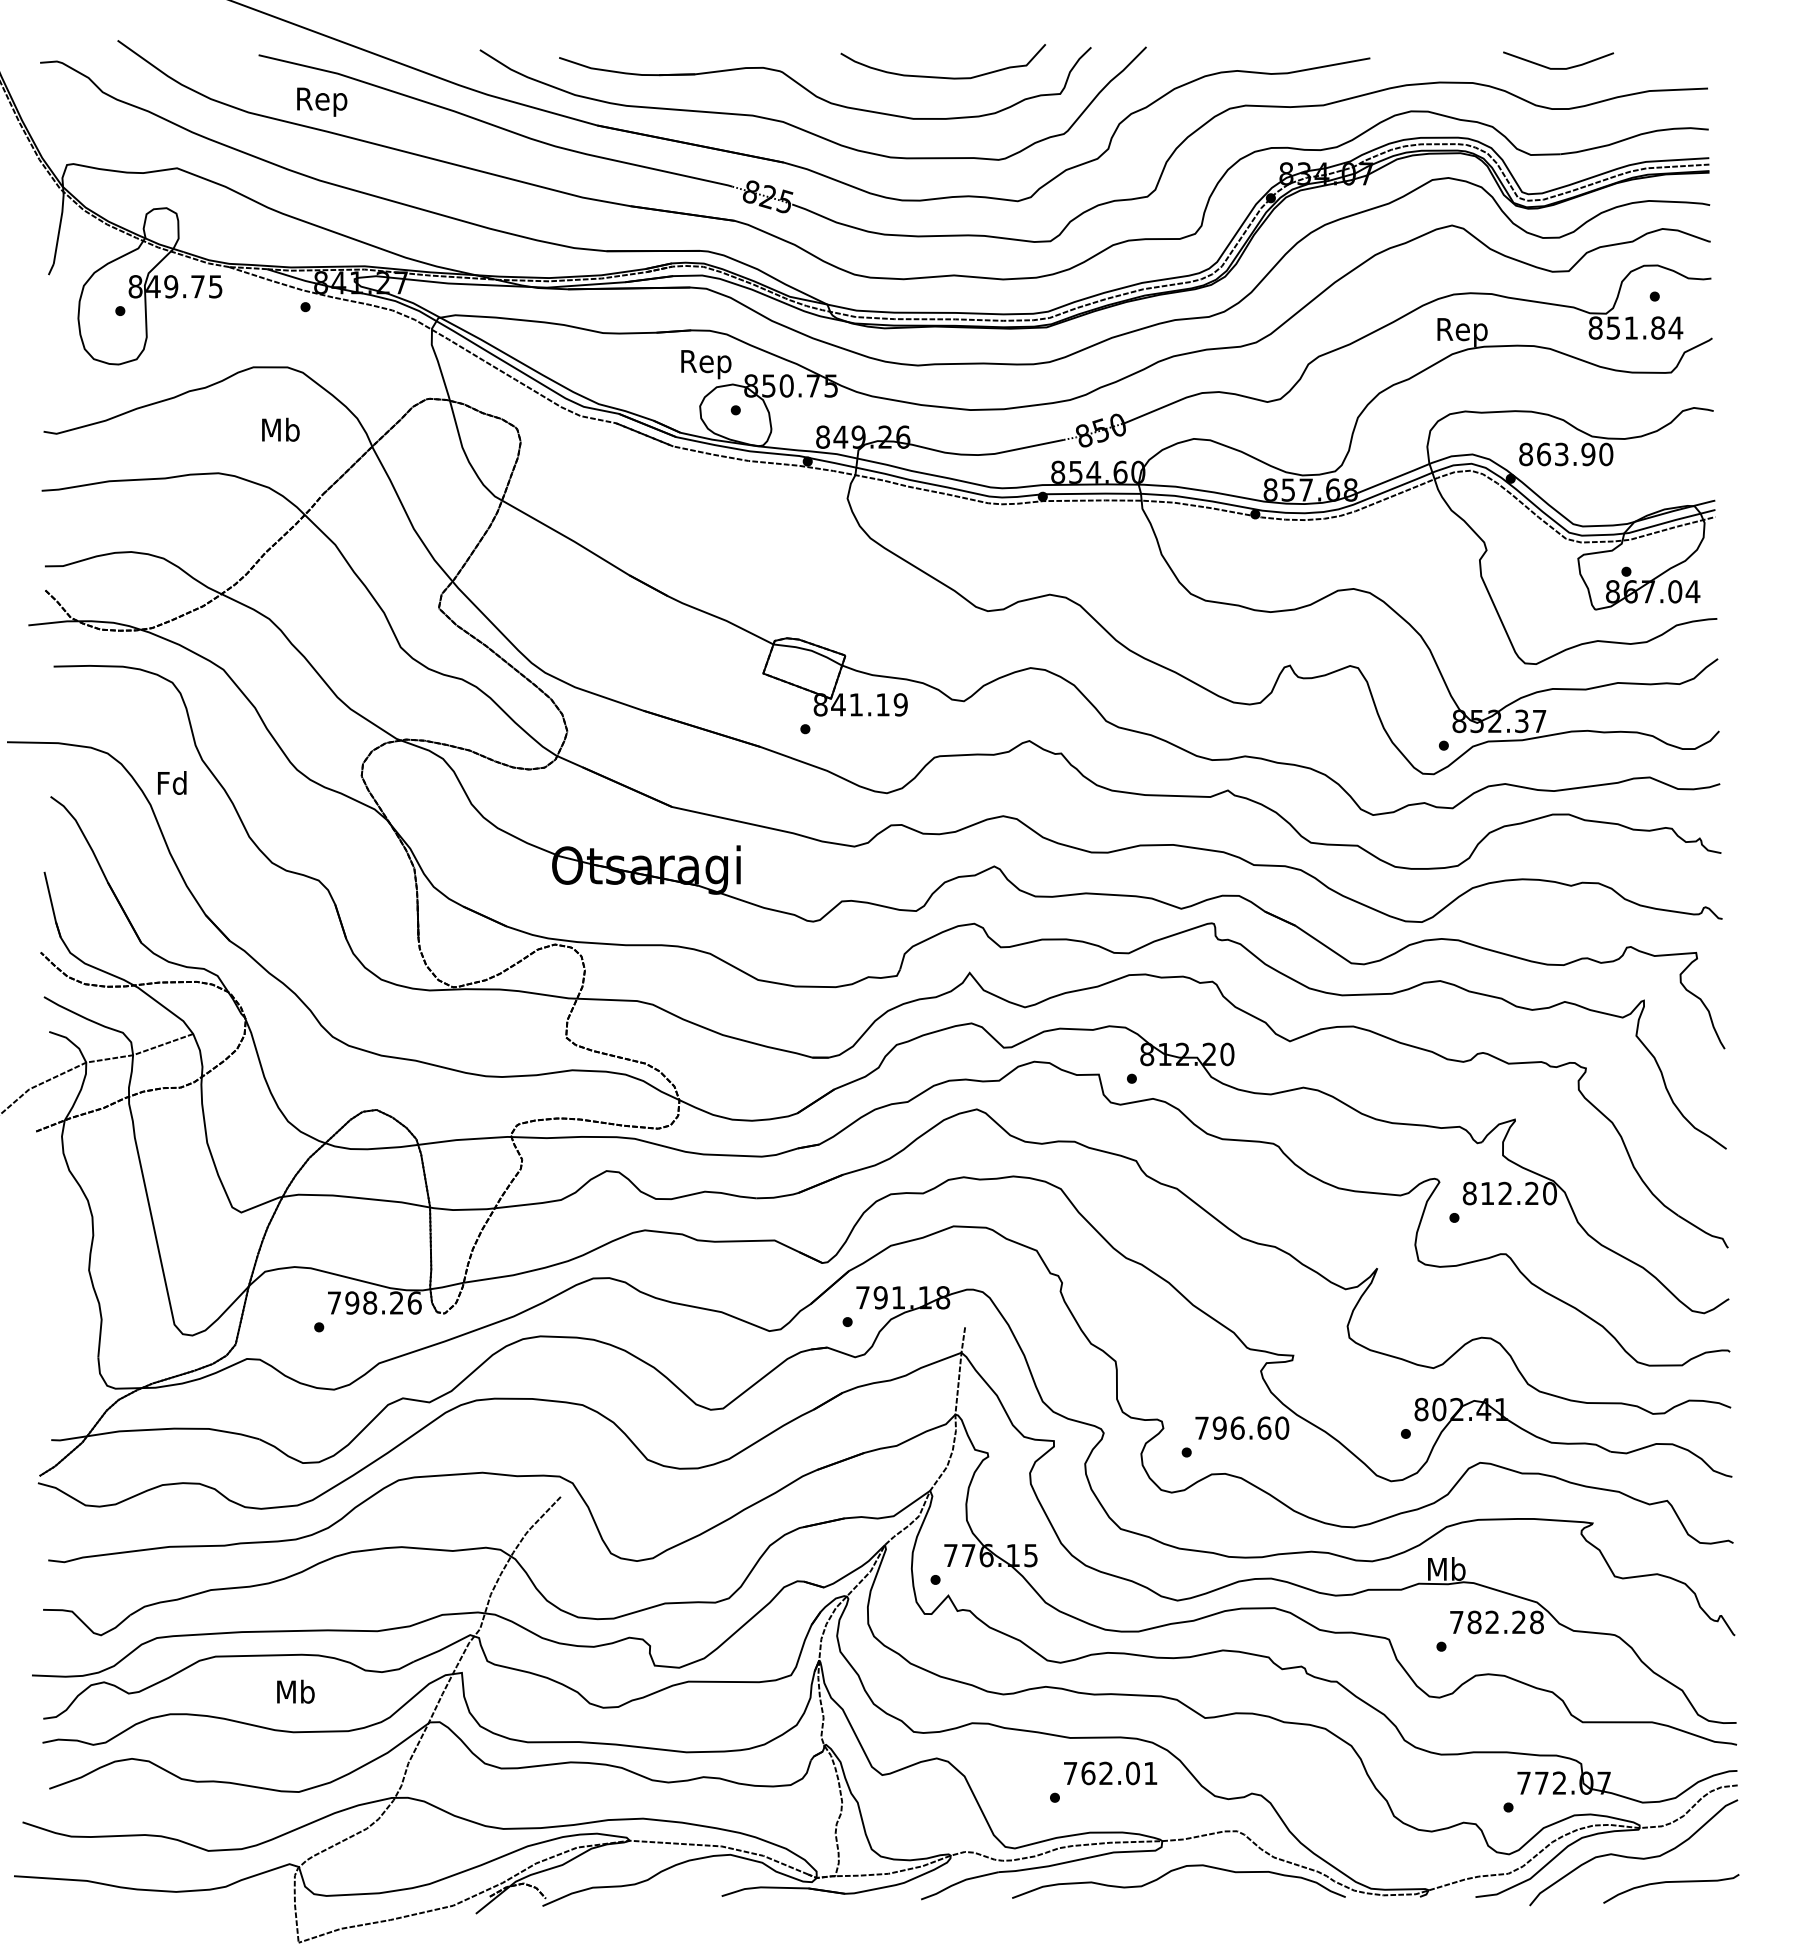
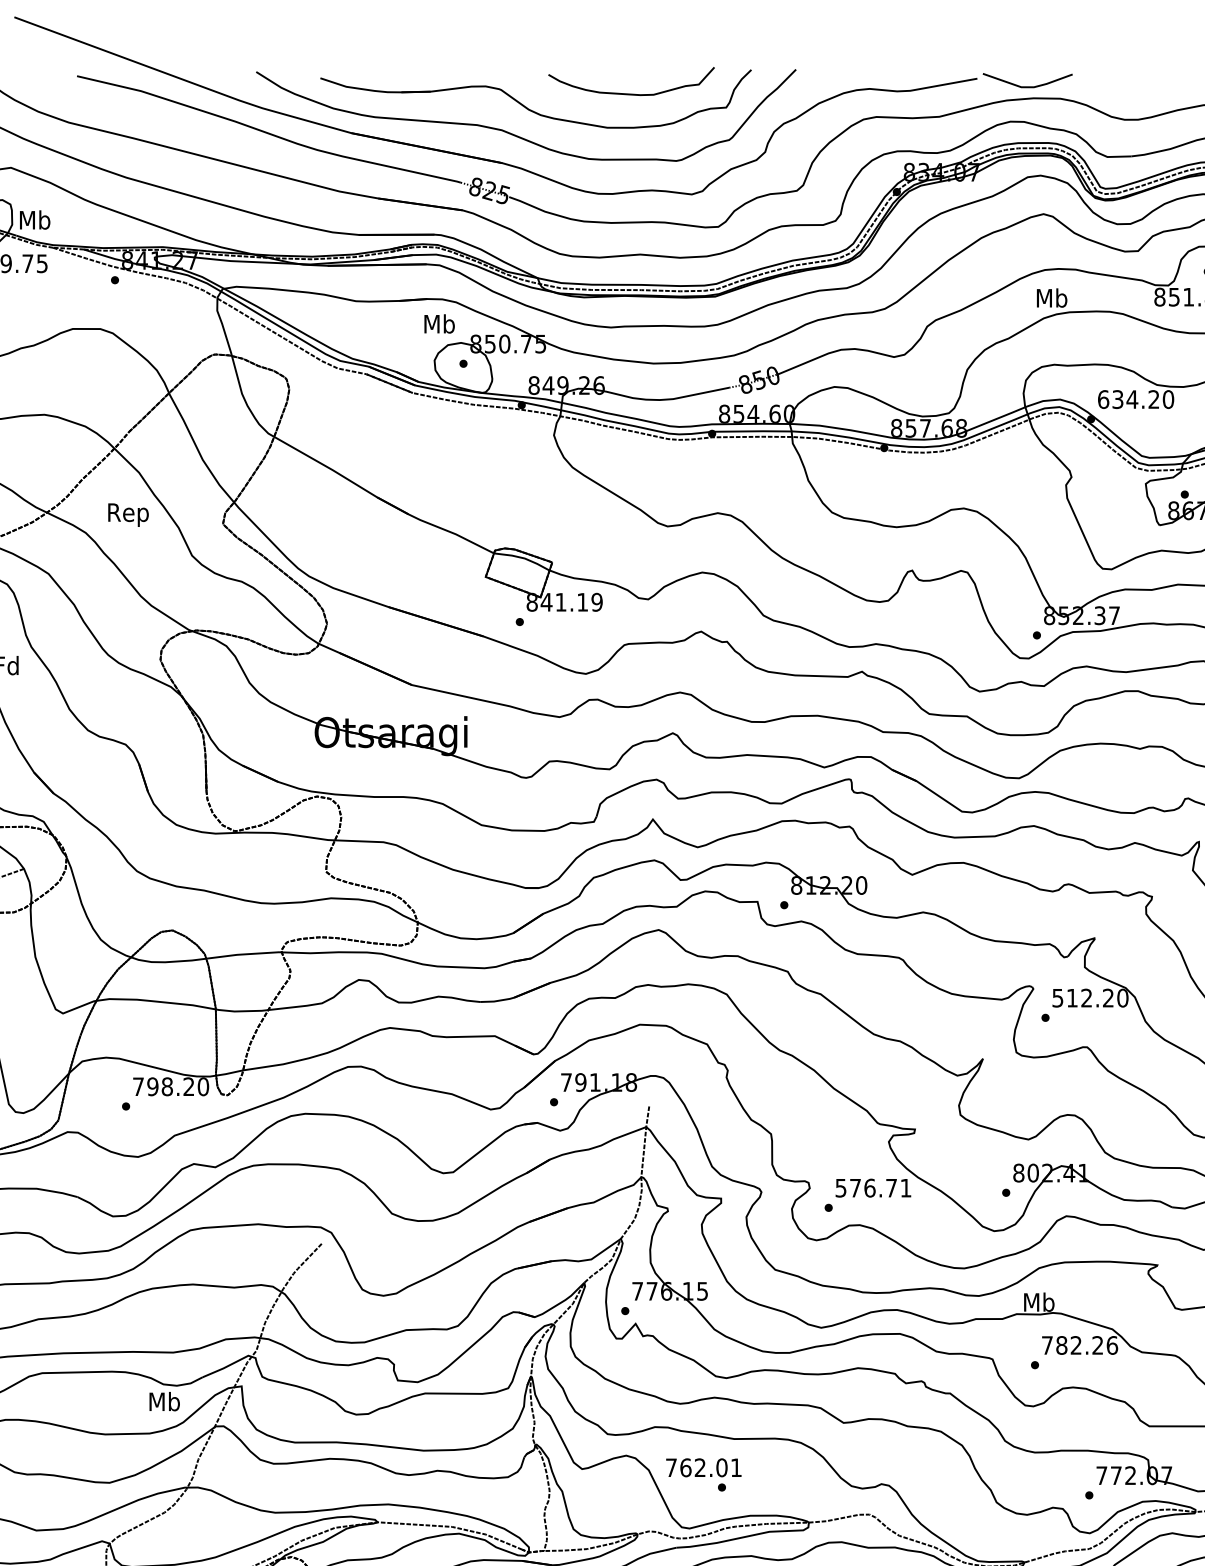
line: (1558, 68) -> (1027, 86), moved
text: (322, 101) -> (128, 514), moved
text: (1462, 331) -> (1052, 299), Rep -> Mb
text: (706, 364) -> (439, 326), Rep -> Mb
text: (280, 429) -> (34, 219), moved
text: (1557, 454) -> (1128, 399), 863.90 -> 634.20
text: (1469, 1193) -> (1057, 998), 812.20 -> 512.20
text: (414, 1302) -> (203, 1086), 798.26 -> 798.20
text: (1242, 1427) -> (873, 1187), 796.60 -> 576.71
text: (1537, 1621) -> (1112, 1344), 782.28 -> 782.26
text: (295, 1691) -> (164, 1401), moved
text: (1110, 1773) -> (703, 1467), moved

